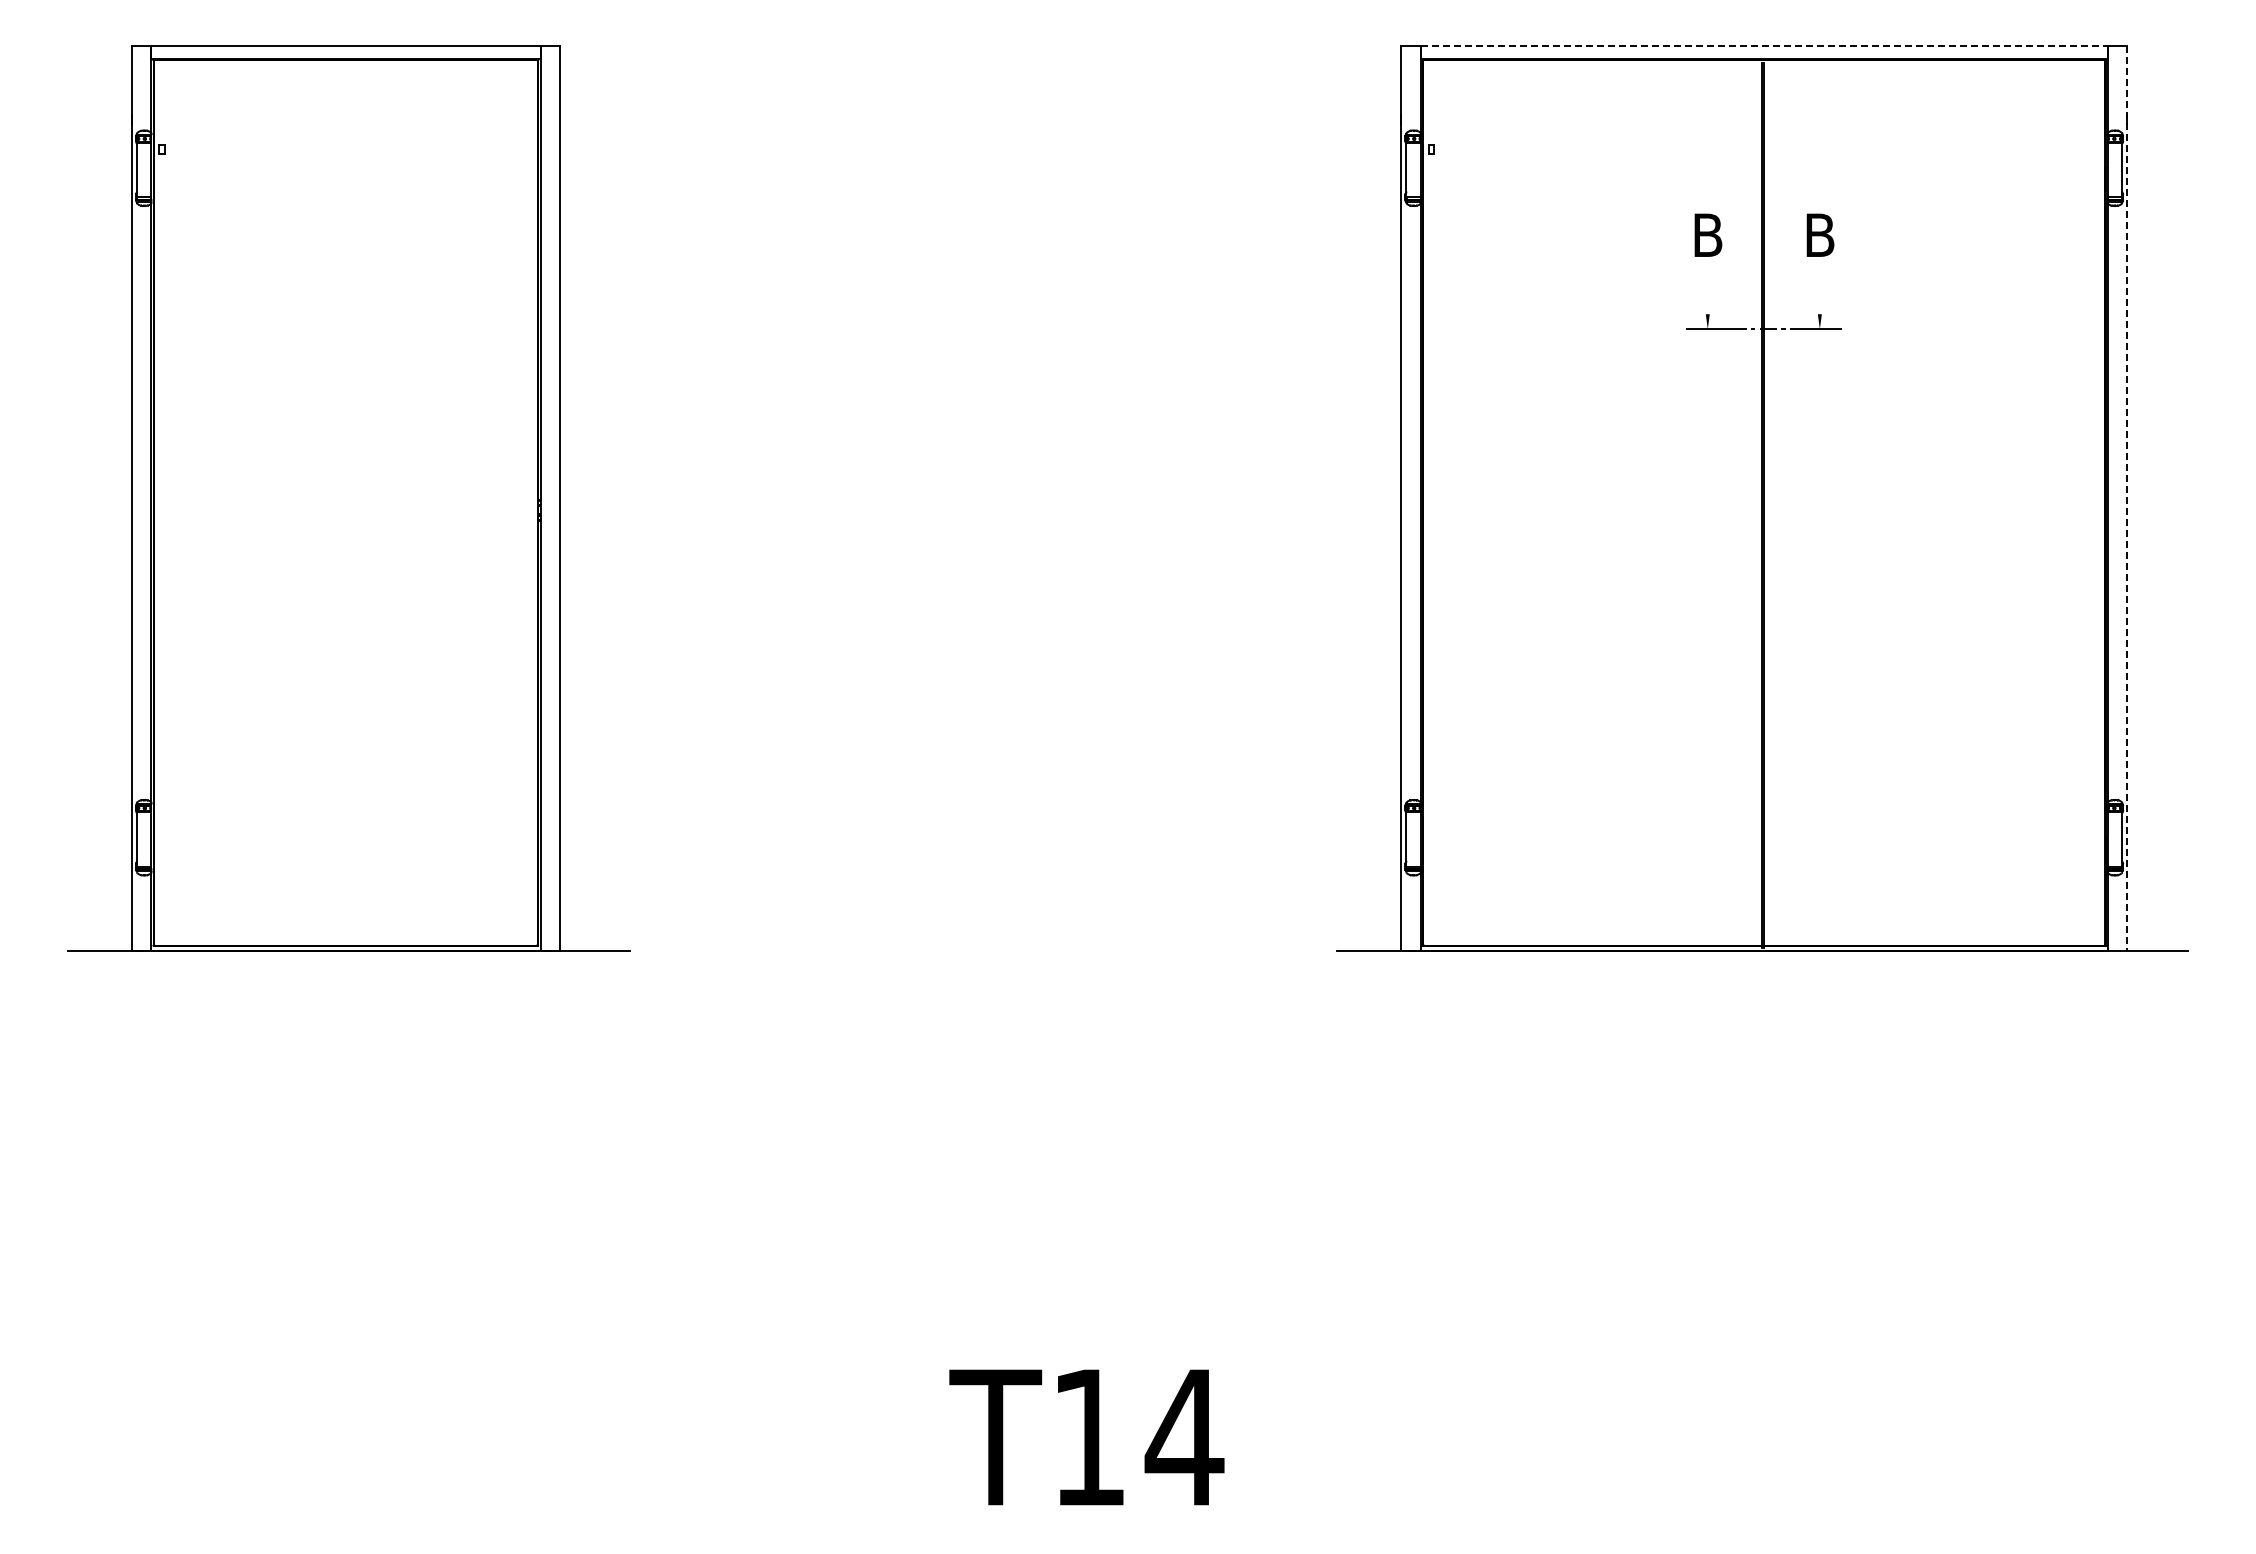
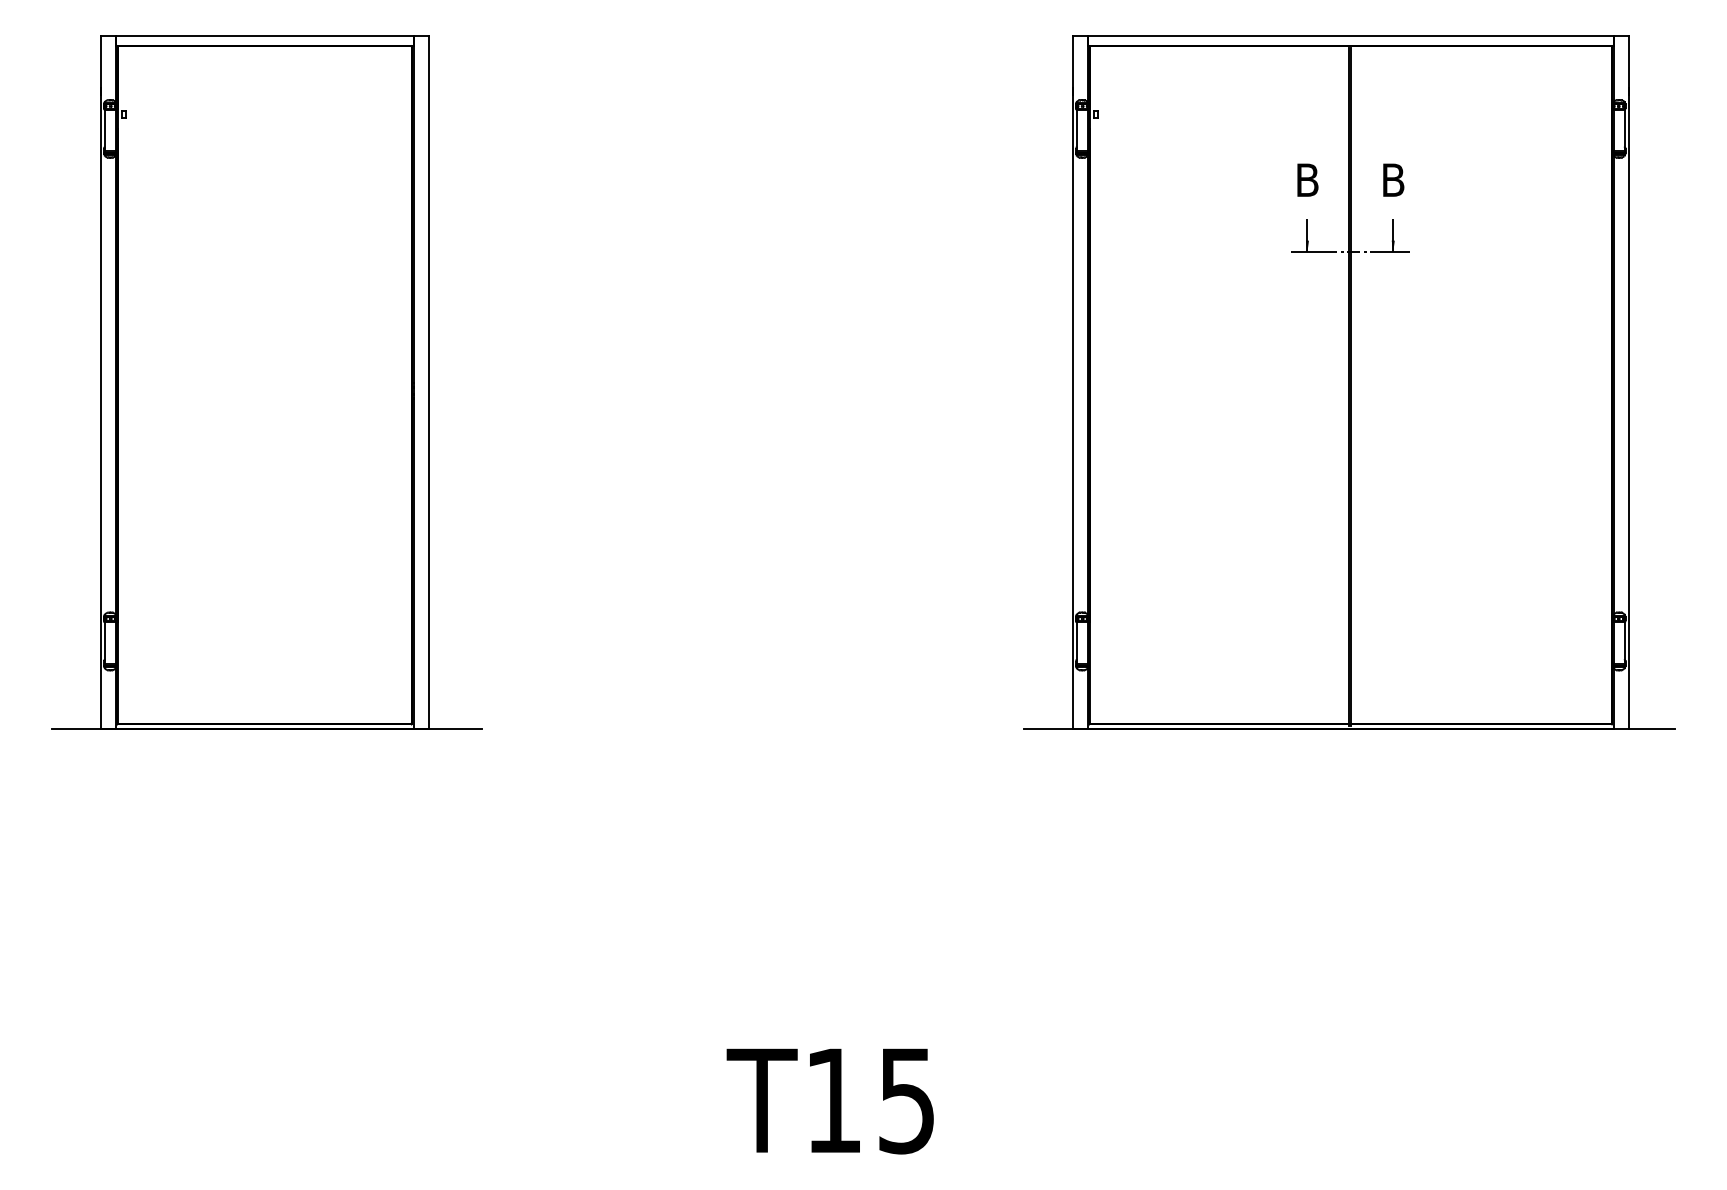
line: (1764, 46) -> (1350, 35), dashed -> solid
line: (1707, 307) -> (1307, 235), added
line: (1819, 307) -> (1392, 235), added
line: (2127, 498) -> (1628, 381), dashed -> solid
text: (1184, 1438) -> (906, 1101), T14 -> T15

